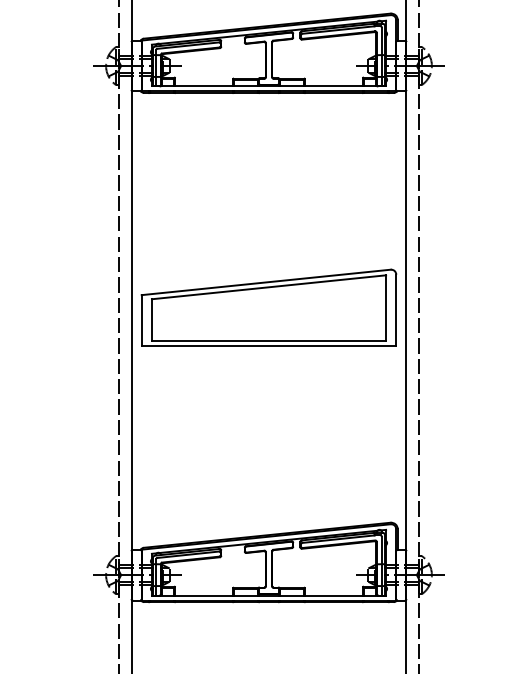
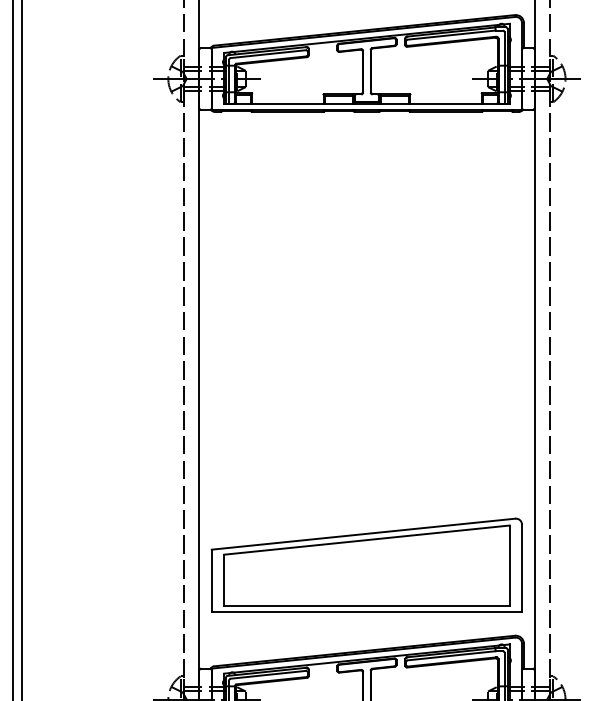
part: (268, 307) -> (366, 564), moved

